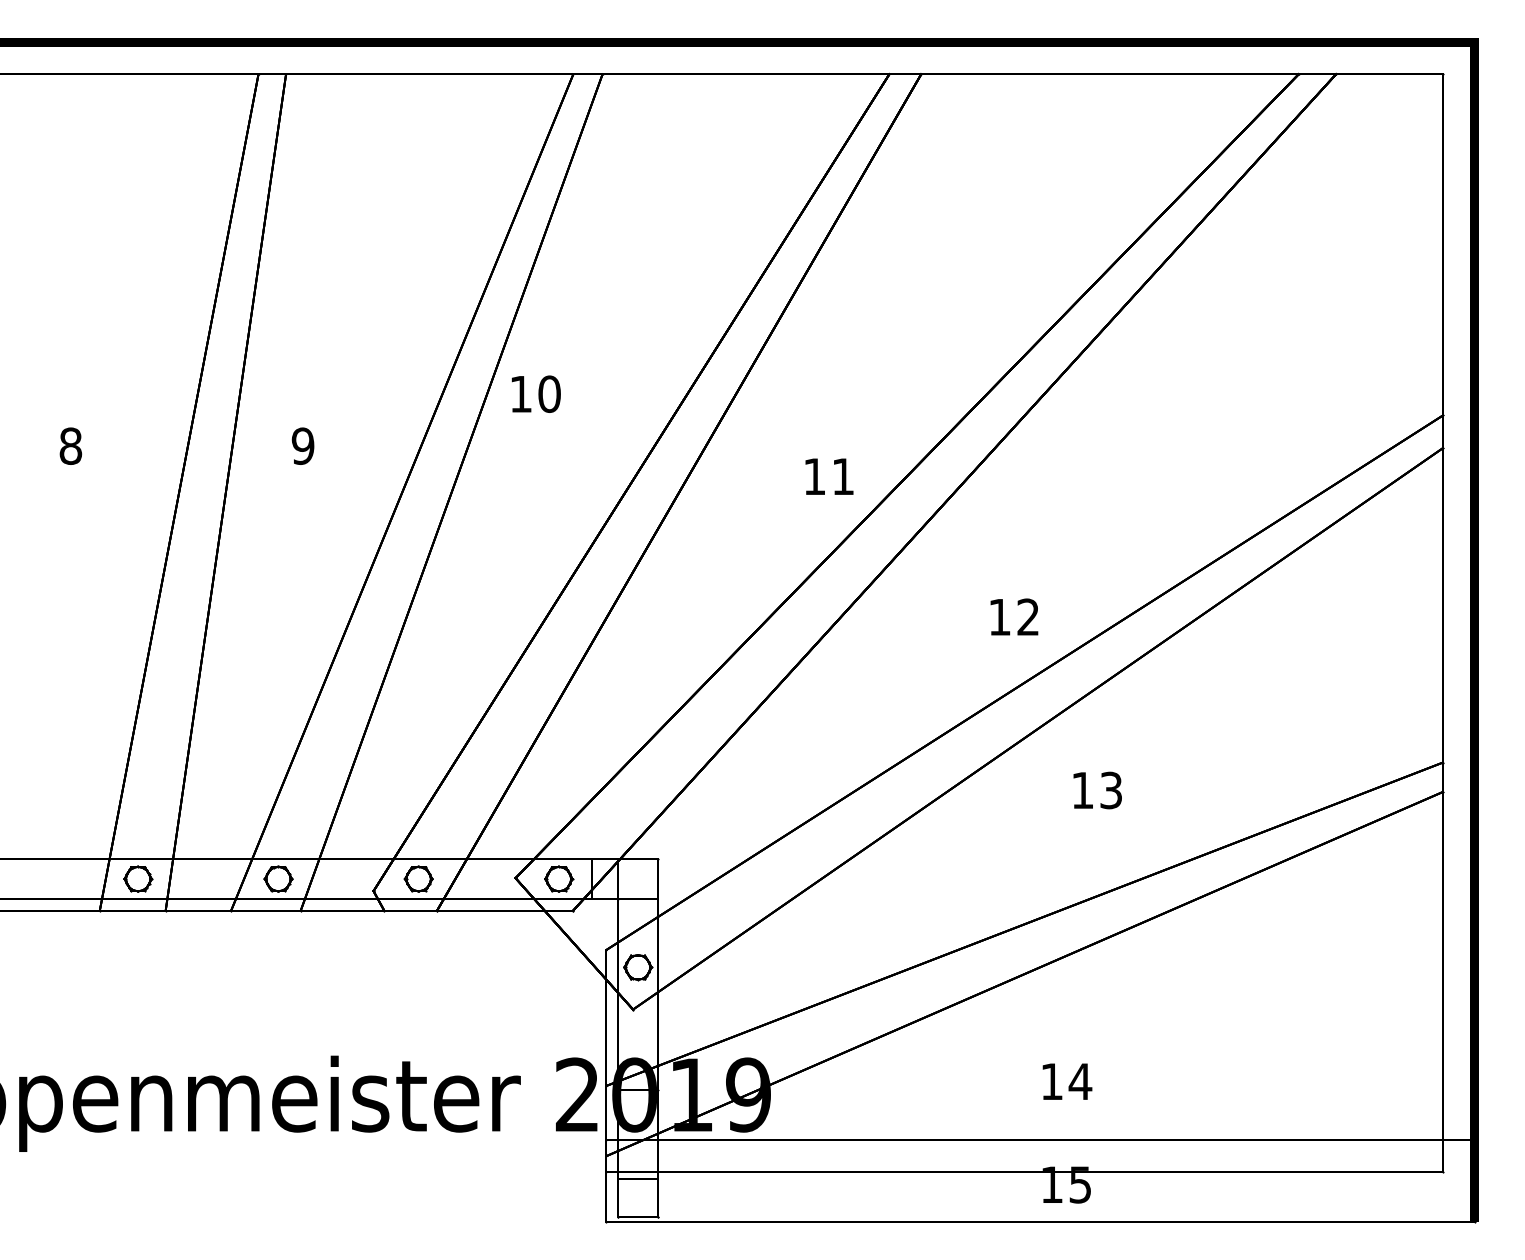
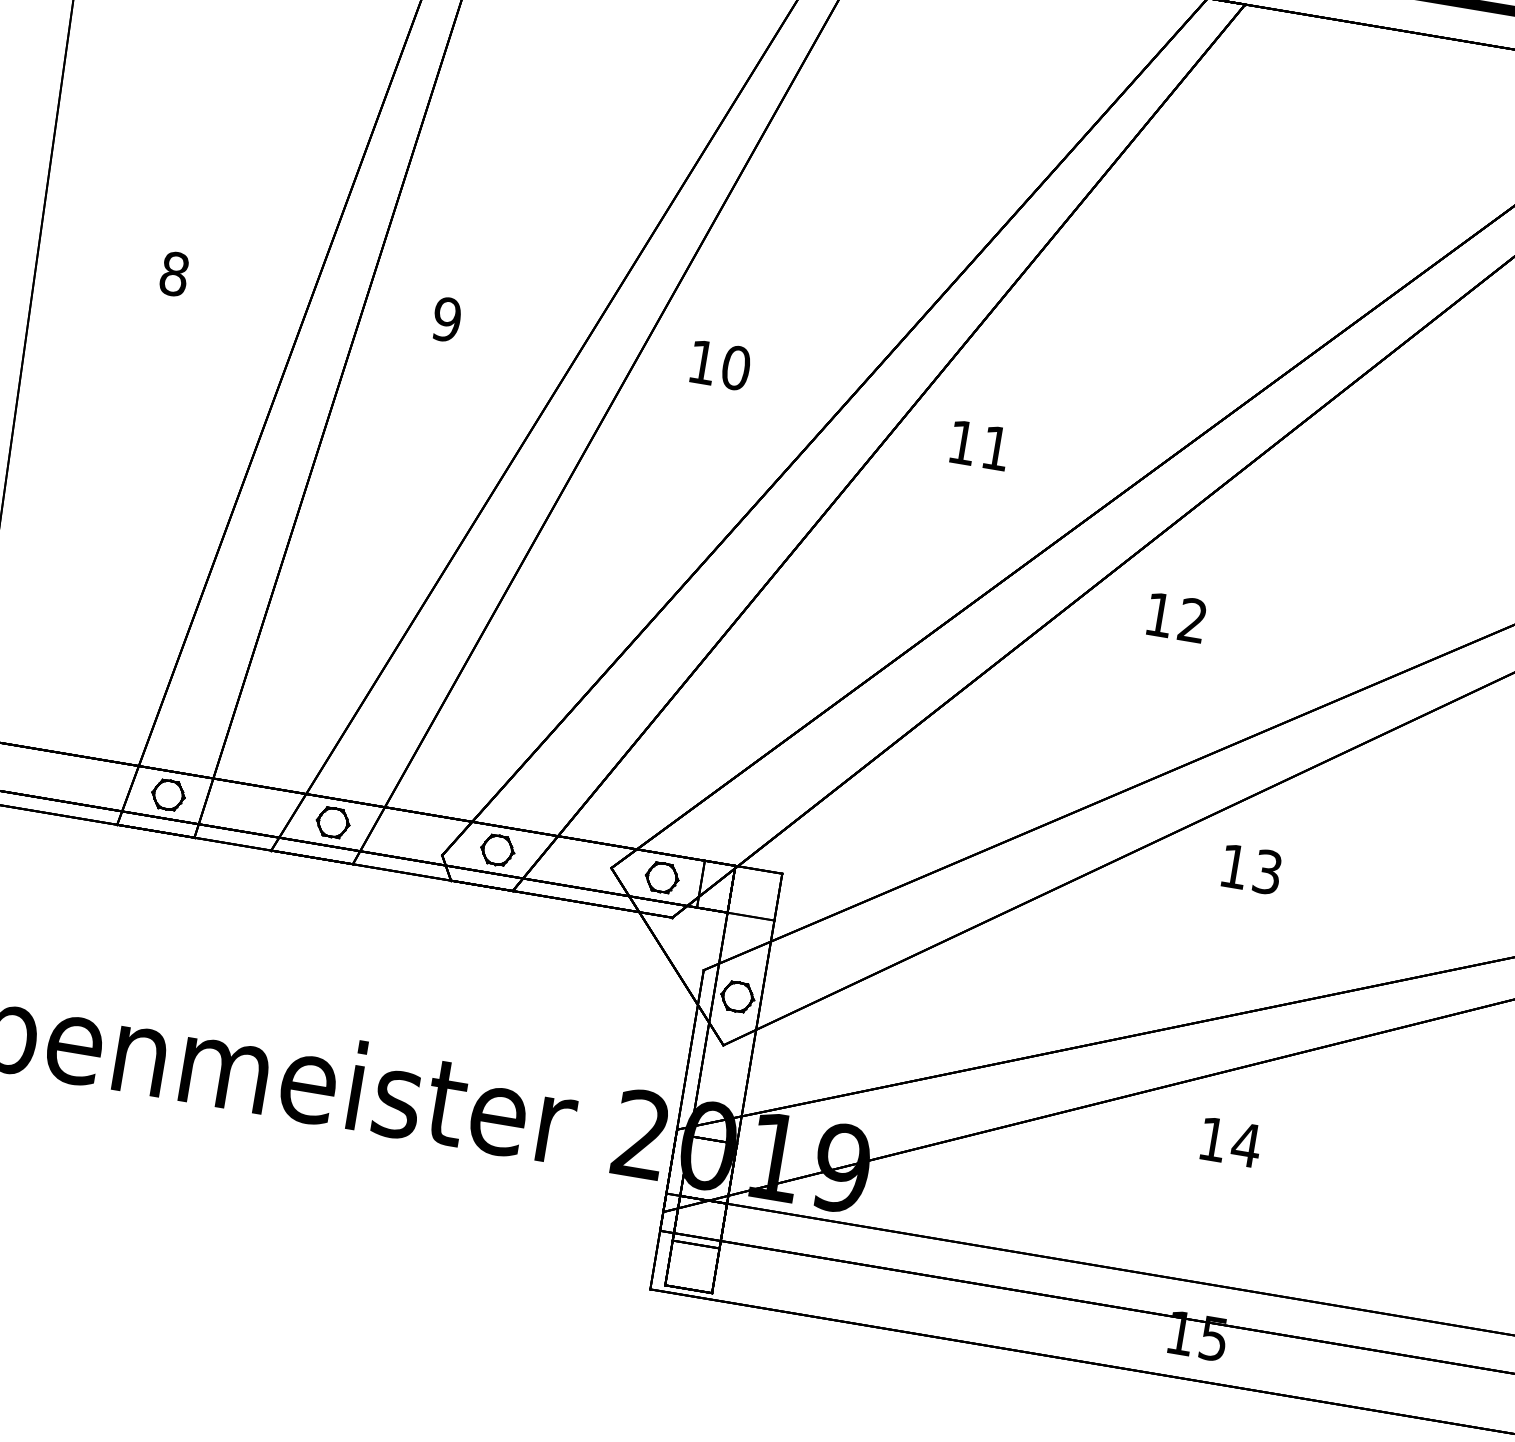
text: (535, 393) -> (719, 364), moved
text: (829, 476) -> (979, 445), moved
text: (1014, 616) -> (1176, 616), moved
text: (1097, 790) -> (1251, 869), moved
text: (1067, 1081) -> (1231, 1142), moved

